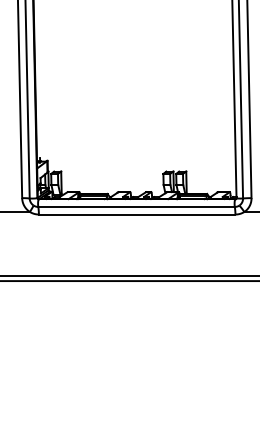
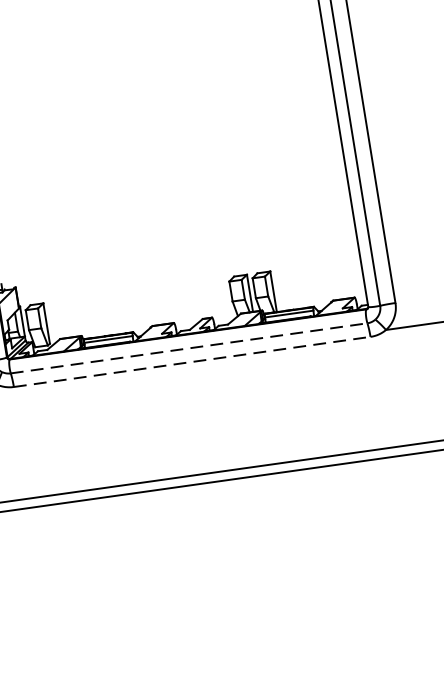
line: (137, 206) -> (190, 347), solid -> dashed
line: (137, 214) -> (192, 361), solid -> dashed

